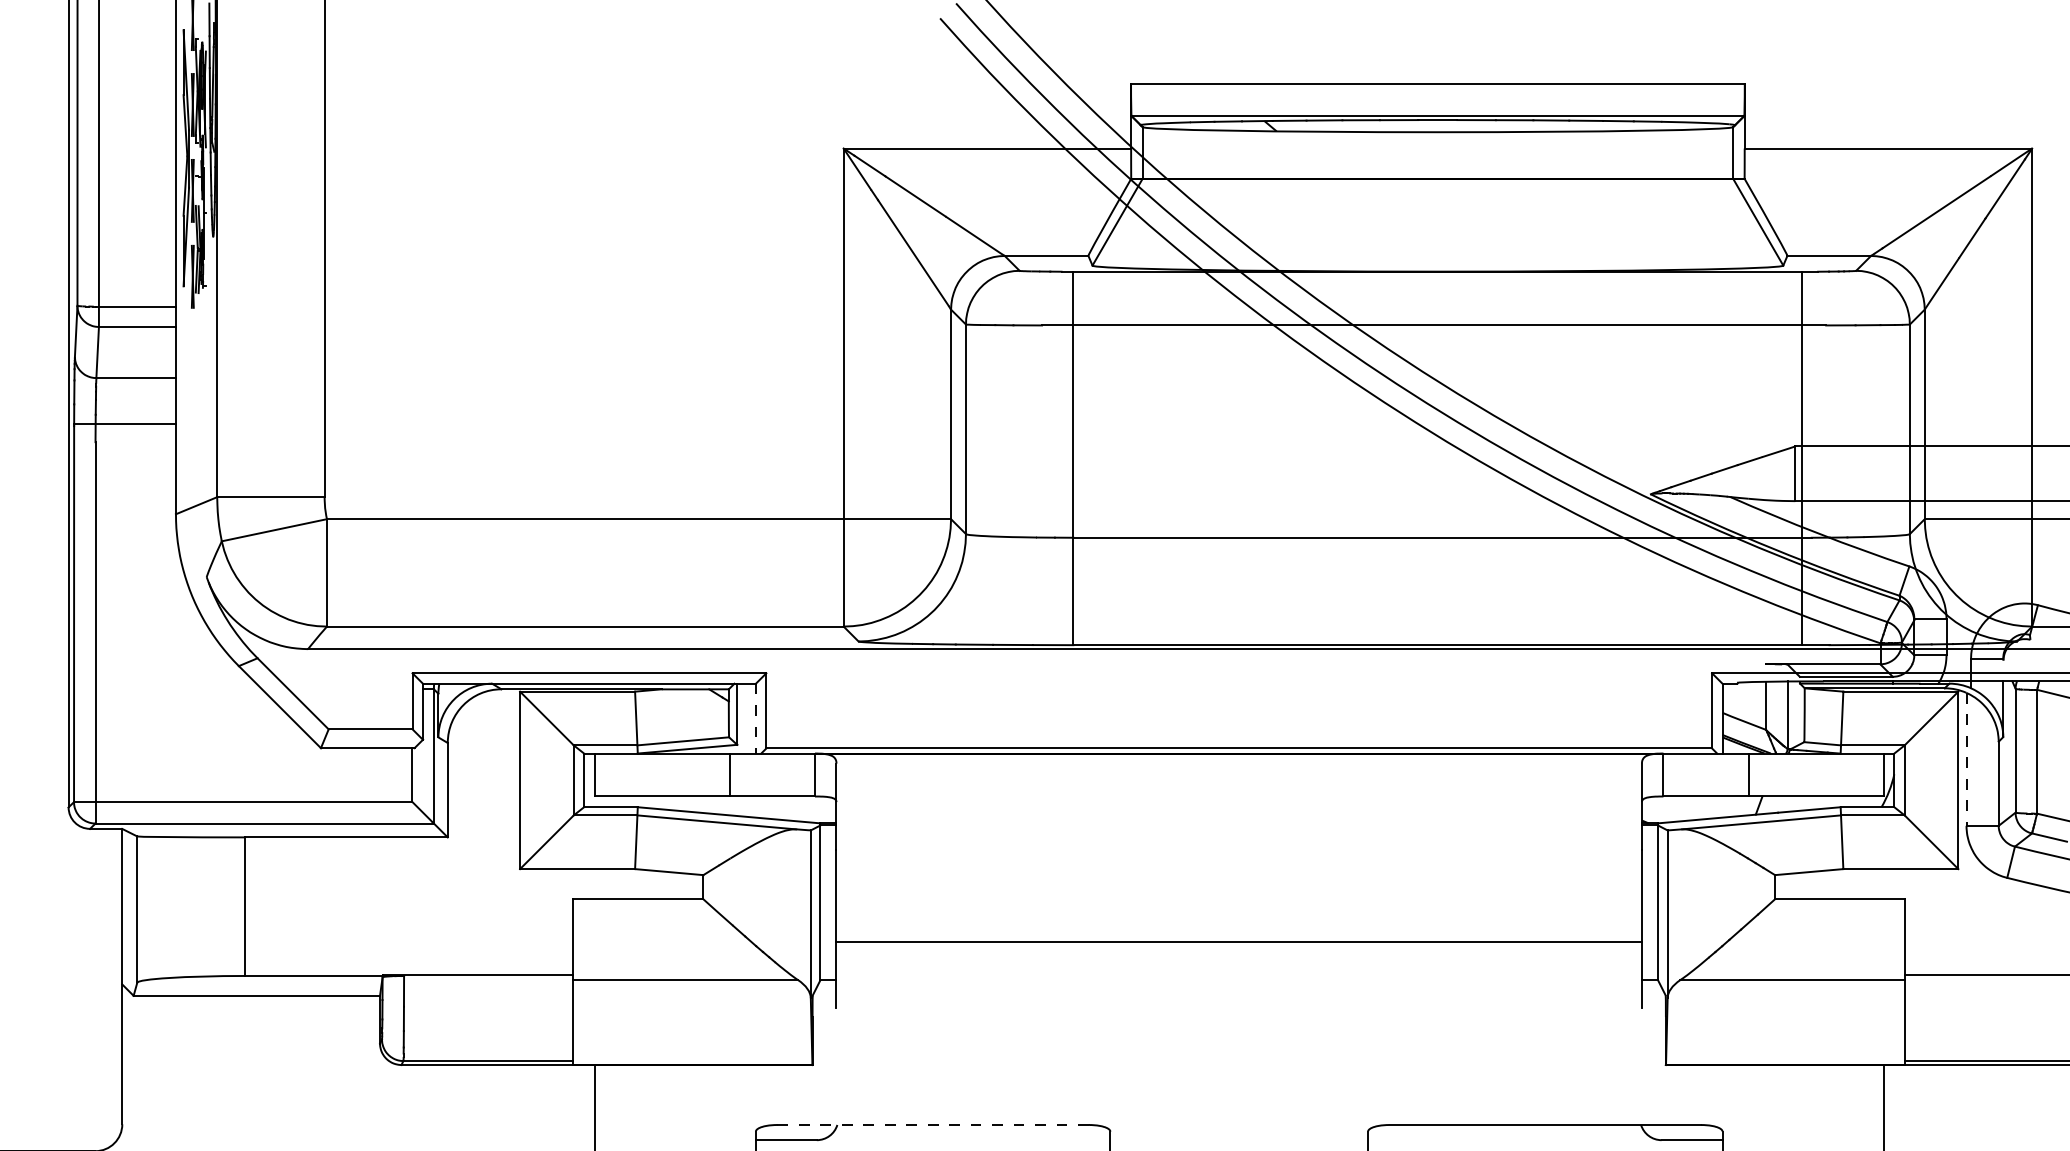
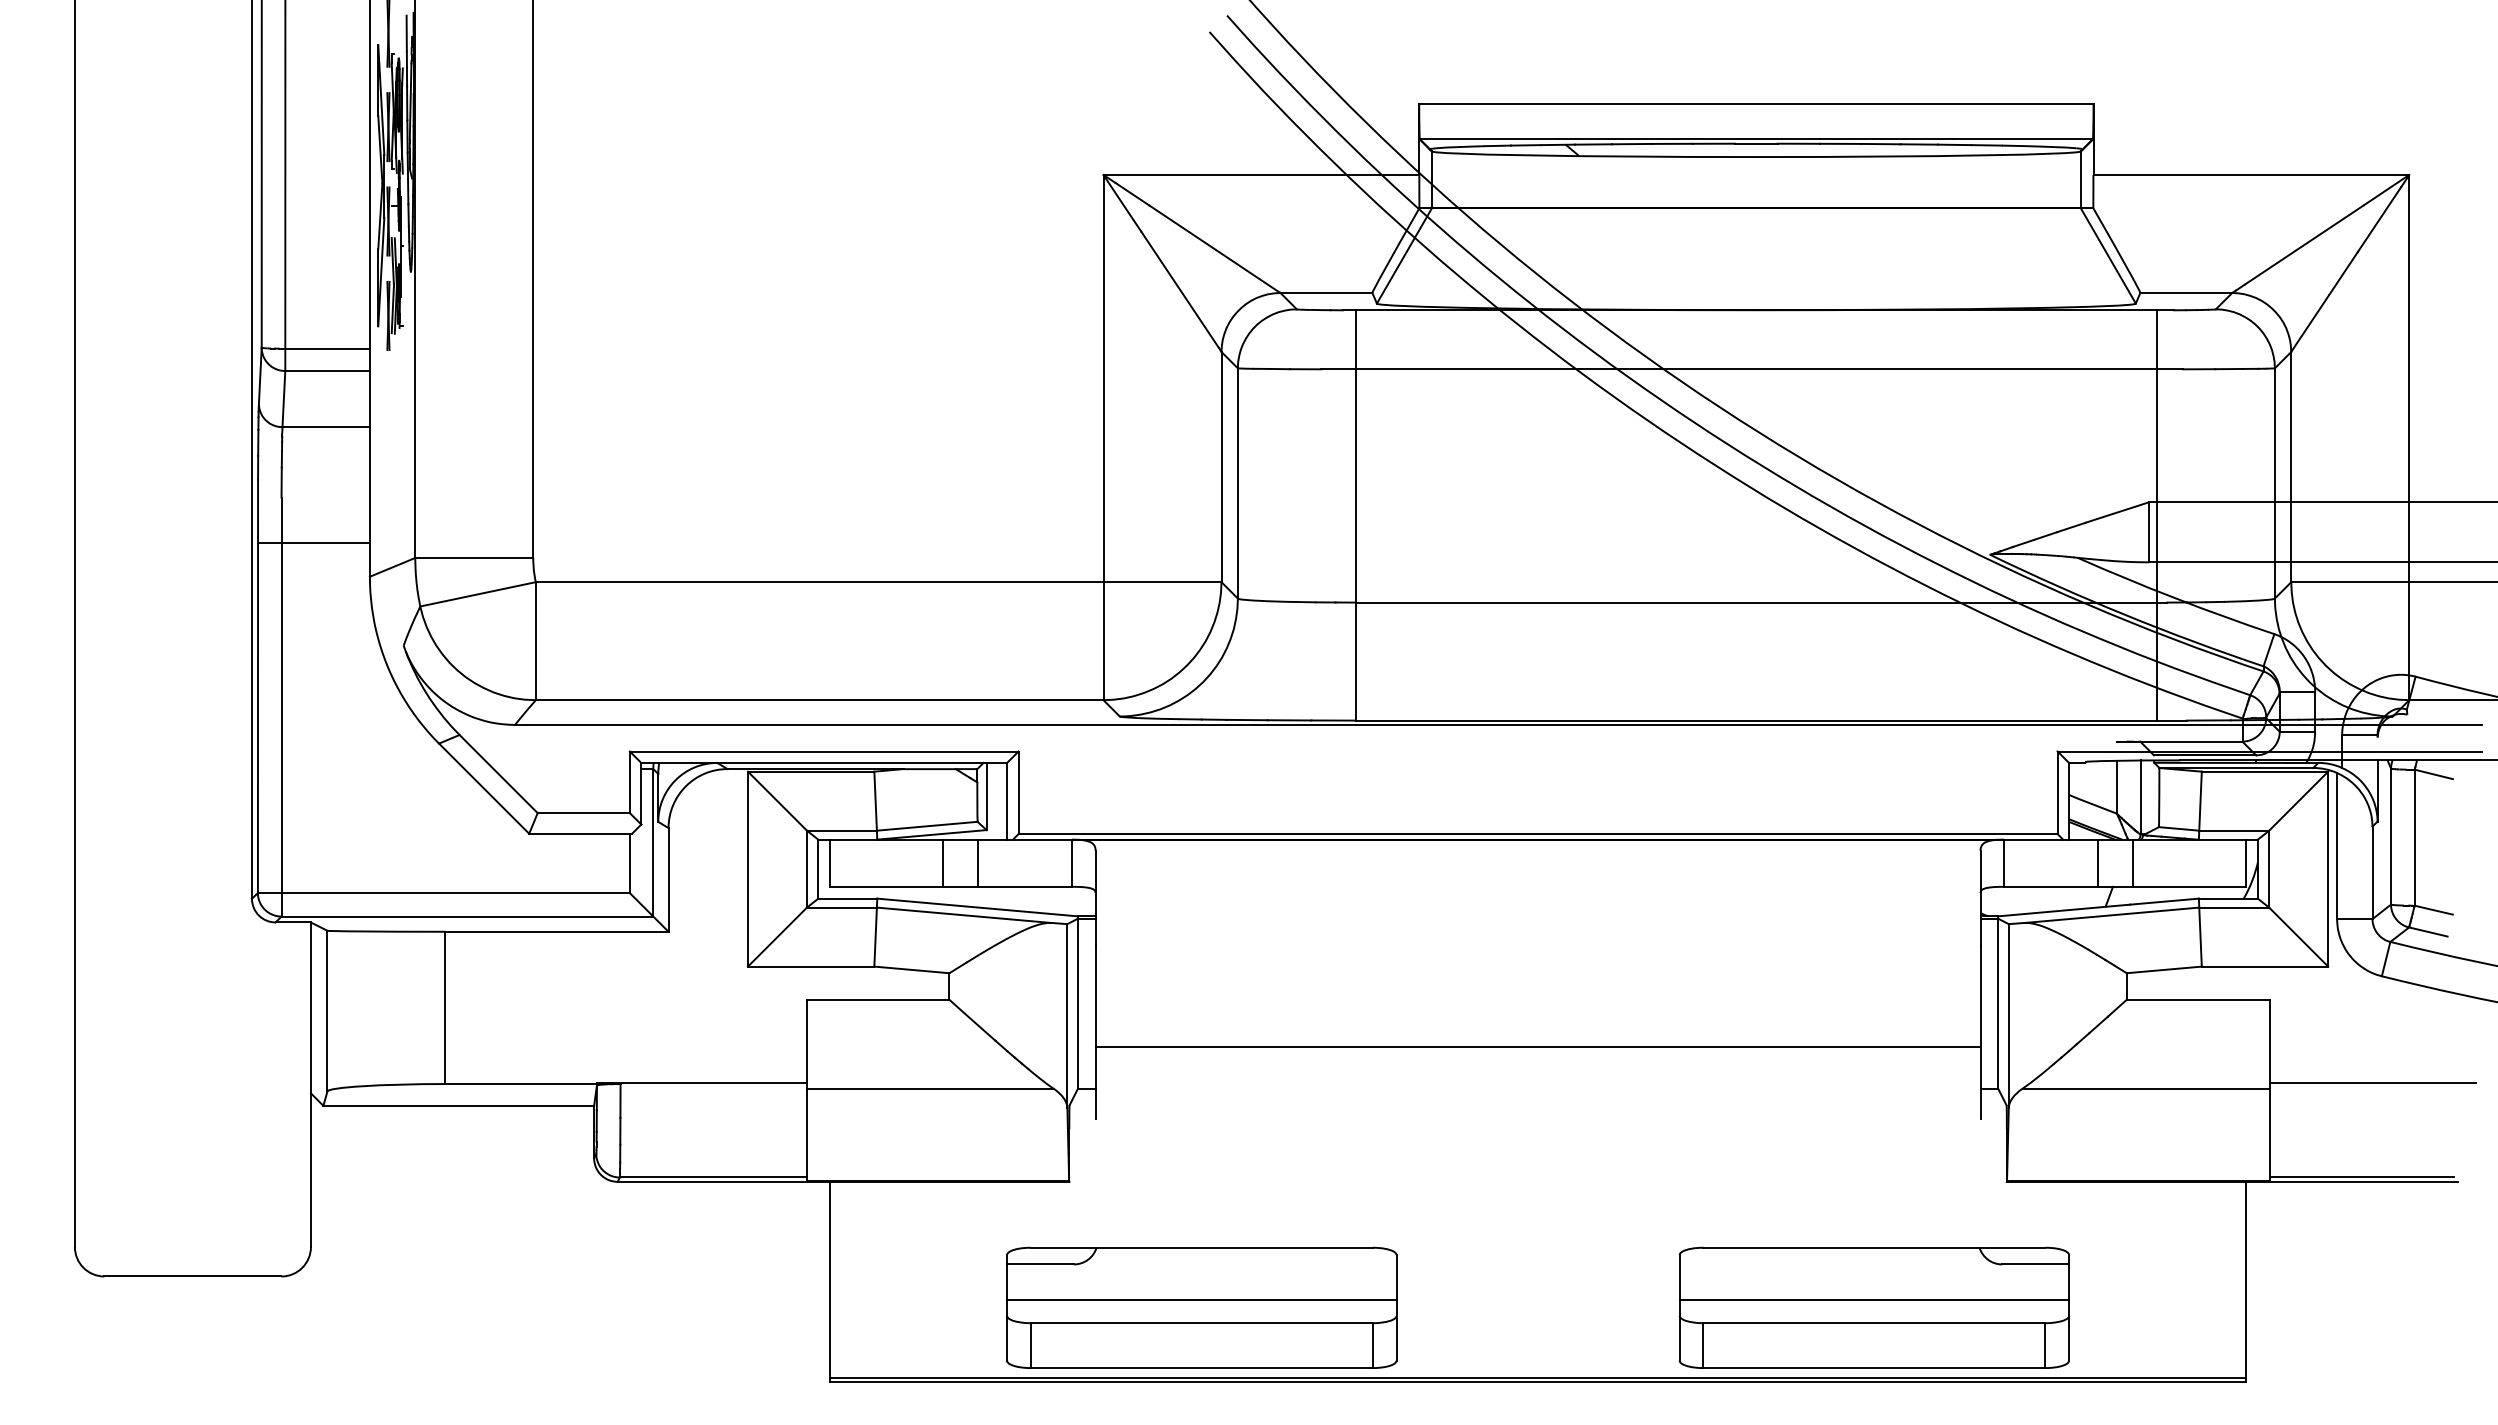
line: (124, 423) -> (313, 543), moved
line: (756, 718) -> (1007, 801), dashed -> solid
line: (1966, 759) -> (2337, 846), dashed -> solid
line: (697, 774) -> (942, 862), added
line: (1781, 774) -> (2133, 862), added
line: (933, 1124) -> (1202, 1247), dashed -> solid

